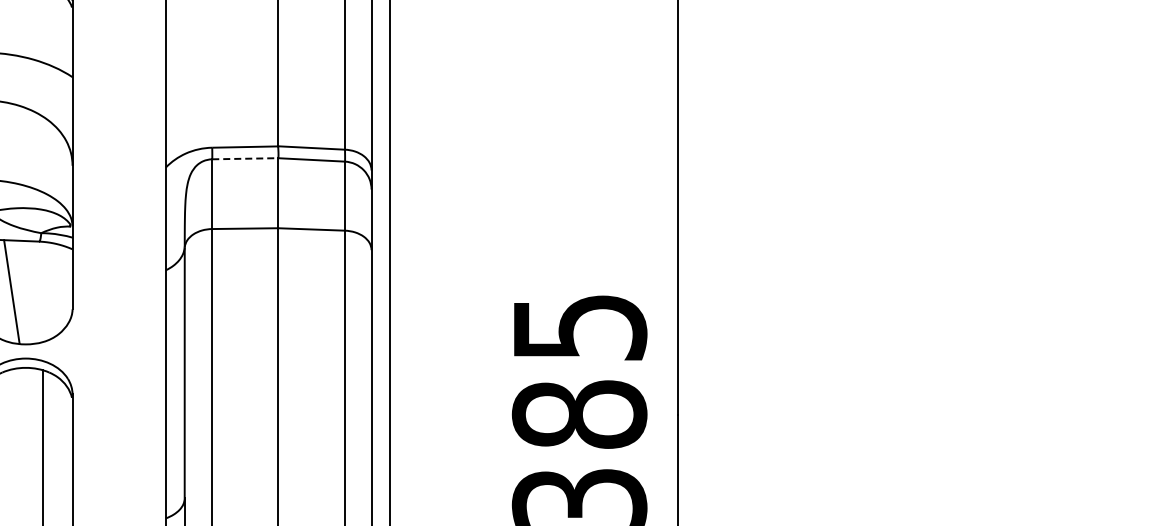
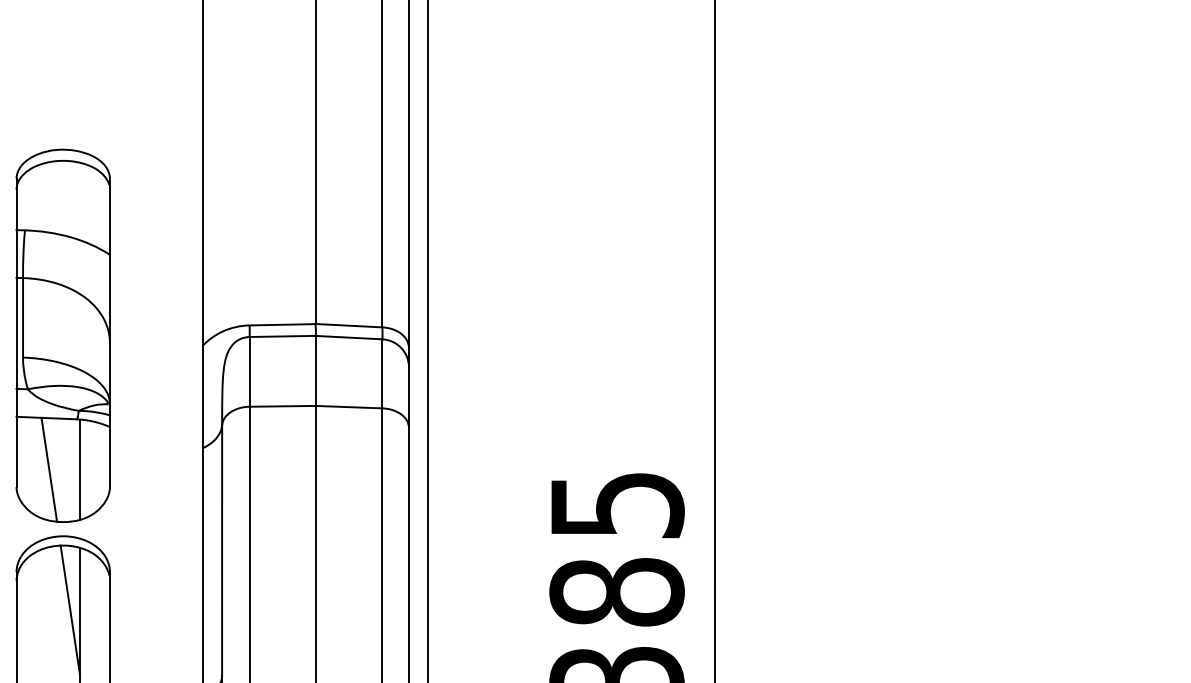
line: (245, 158) -> (282, 336), dashed -> solid
line: (43, 291) -> (80, 469), added
line: (33, 432) -> (70, 610), added

